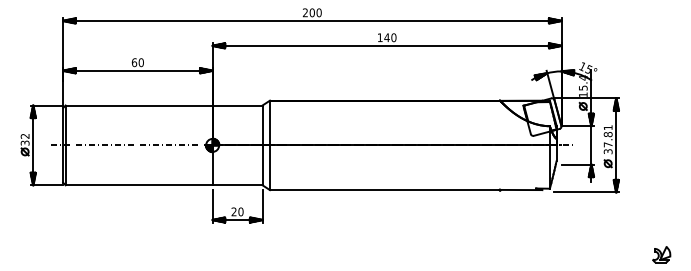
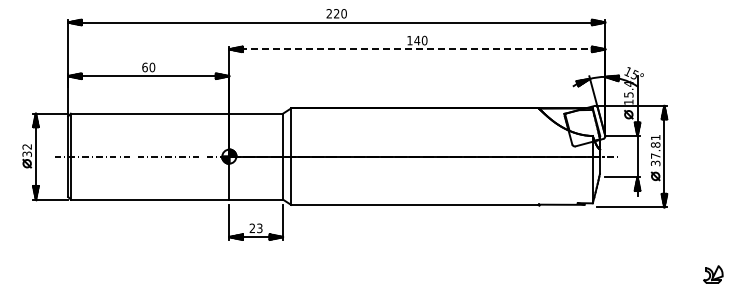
text: (312, 12) -> (336, 13), 200 -> 220
line: (387, 45) -> (417, 49), solid -> dashed
text: (240, 212) -> (259, 228), 20 -> 23

